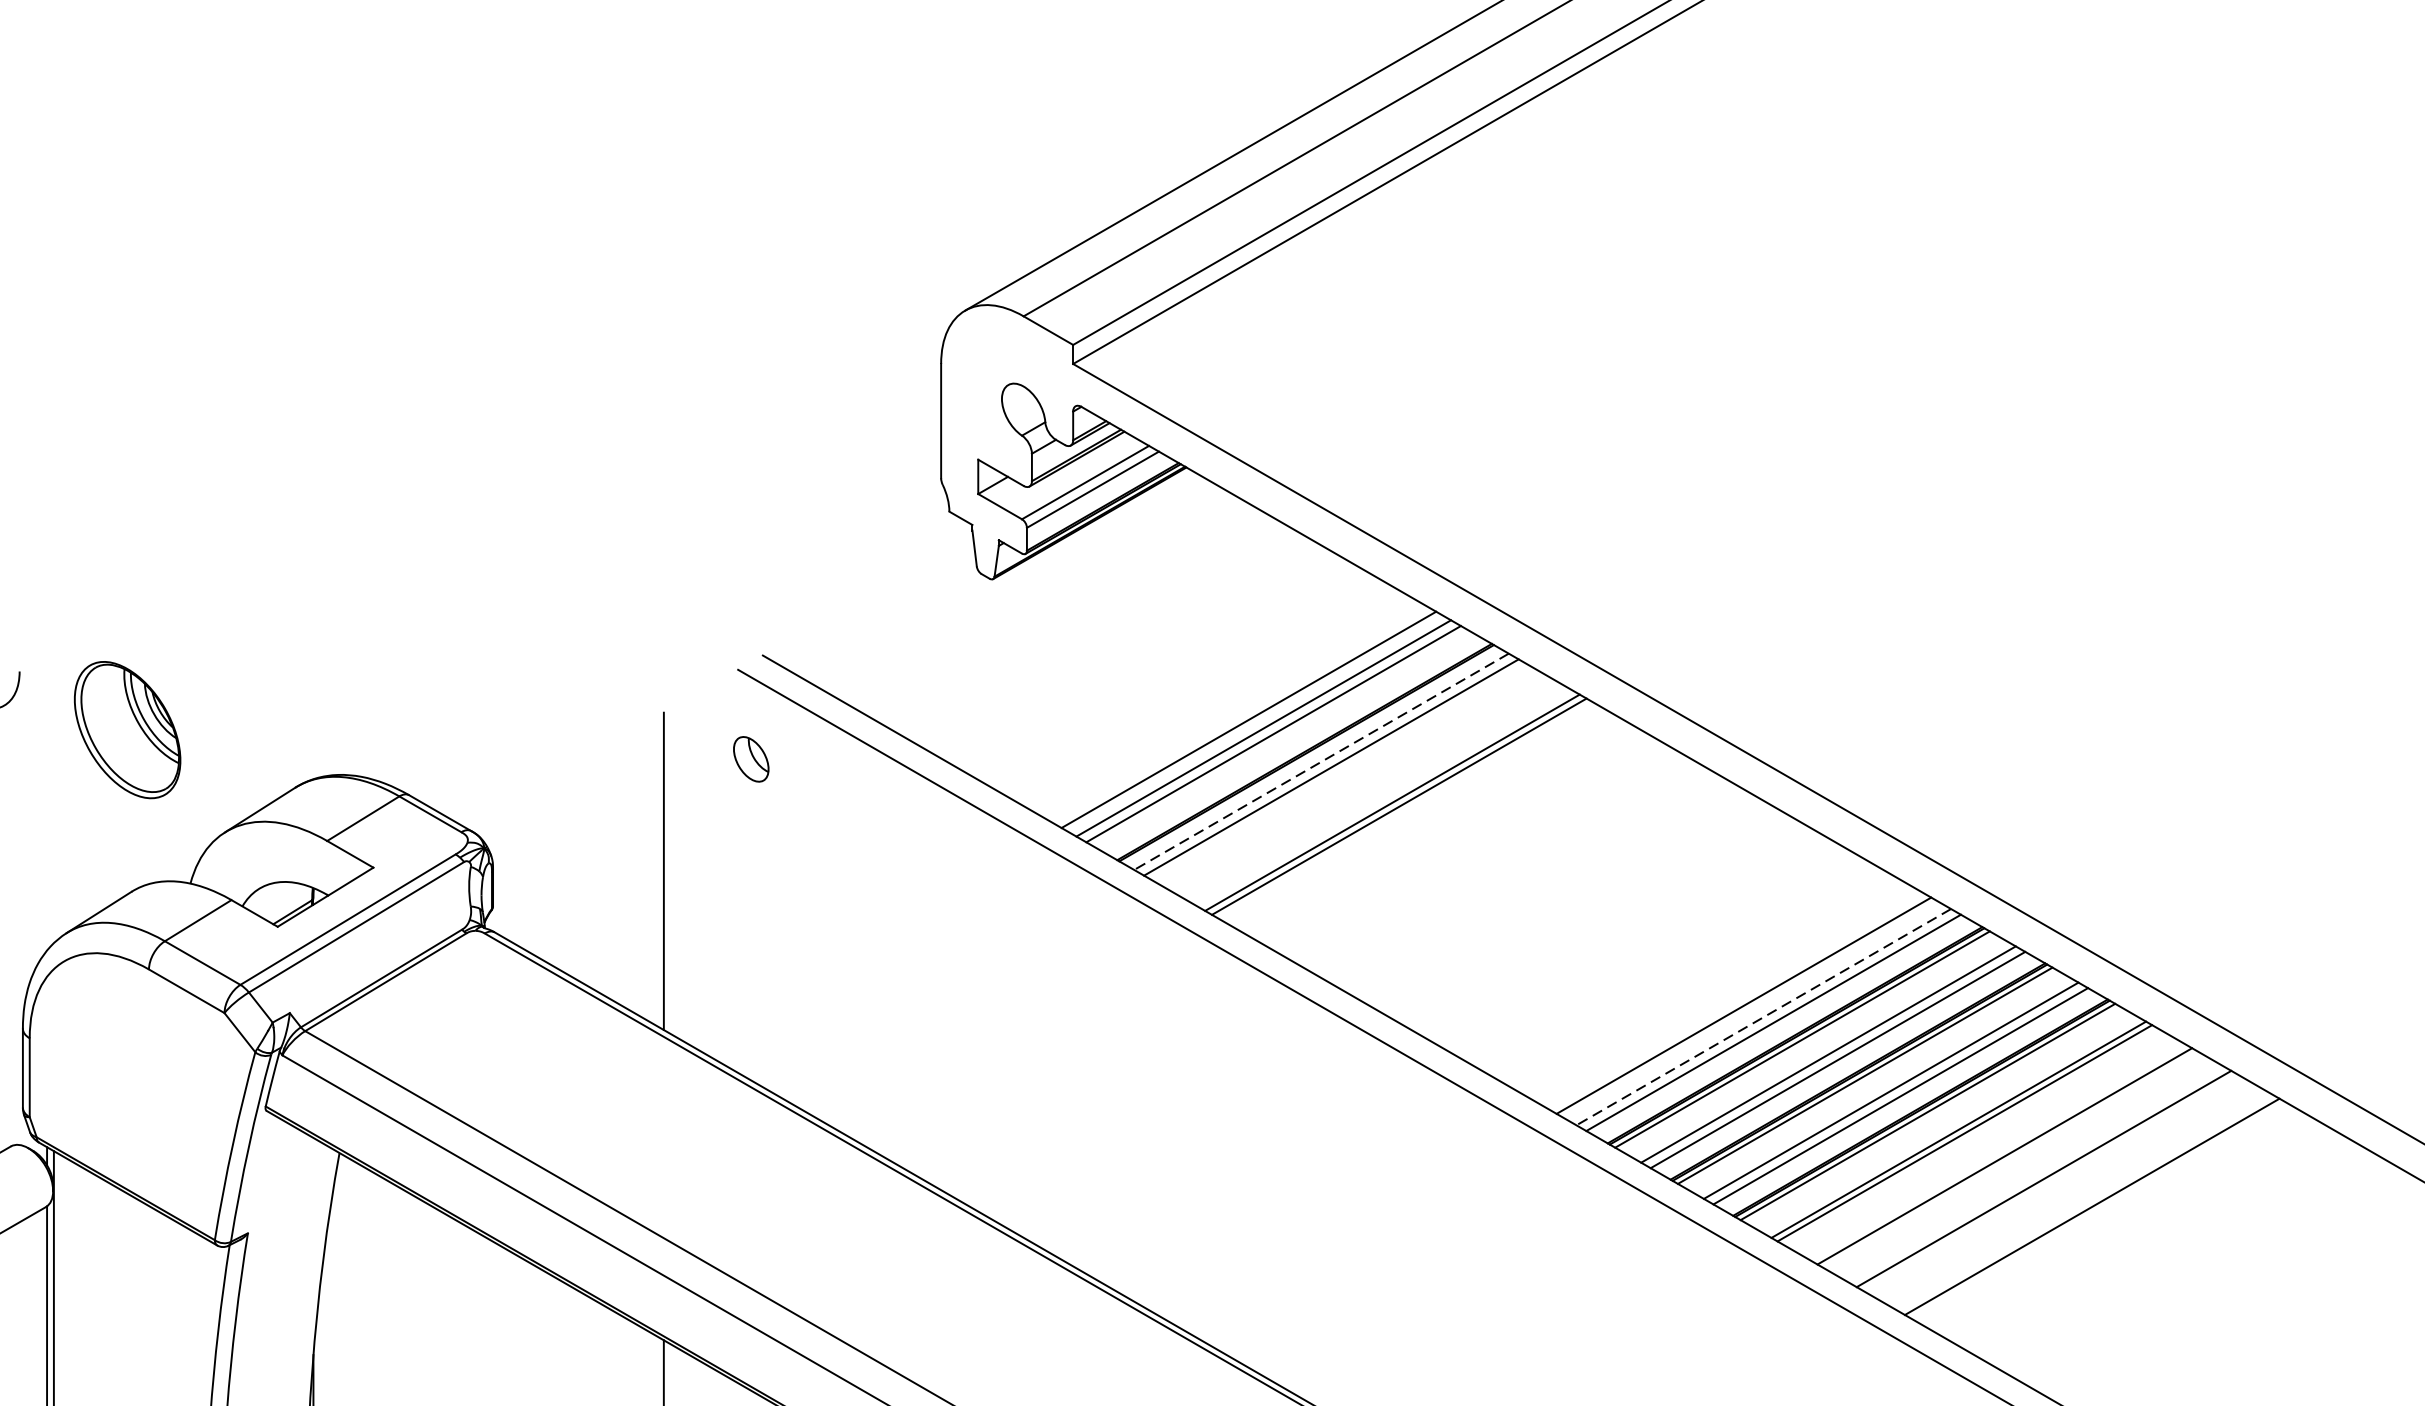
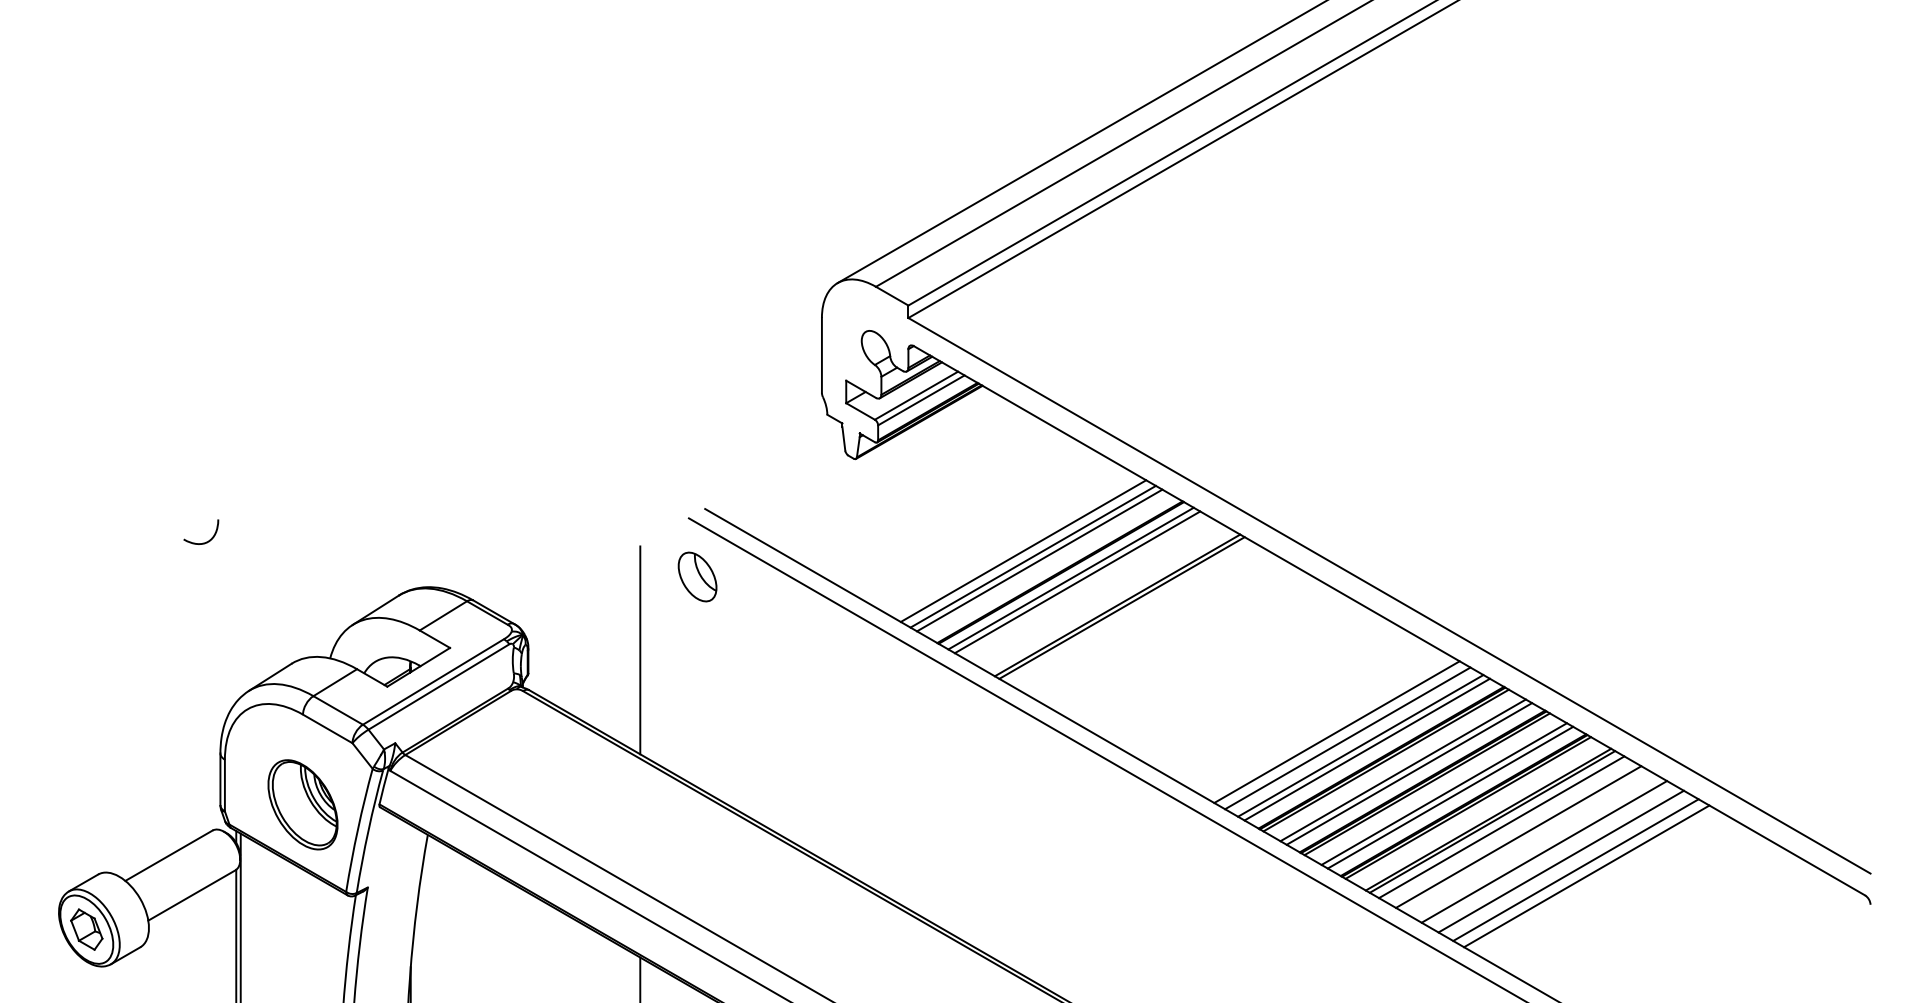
part: (126, 729) -> (302, 804), moved
part: (751, 758) -> (697, 576), size x1.67
line: (1322, 761) -> (1071, 578), dashed -> solid
line: (1726, 995) -> (1336, 731), added
line: (1763, 1016) -> (1360, 745), dashed -> solid
line: (1978, 1141) -> (1501, 827), added
line: (2068, 1193) -> (1560, 861), added
line: (2108, 1216) -> (1586, 876), added

